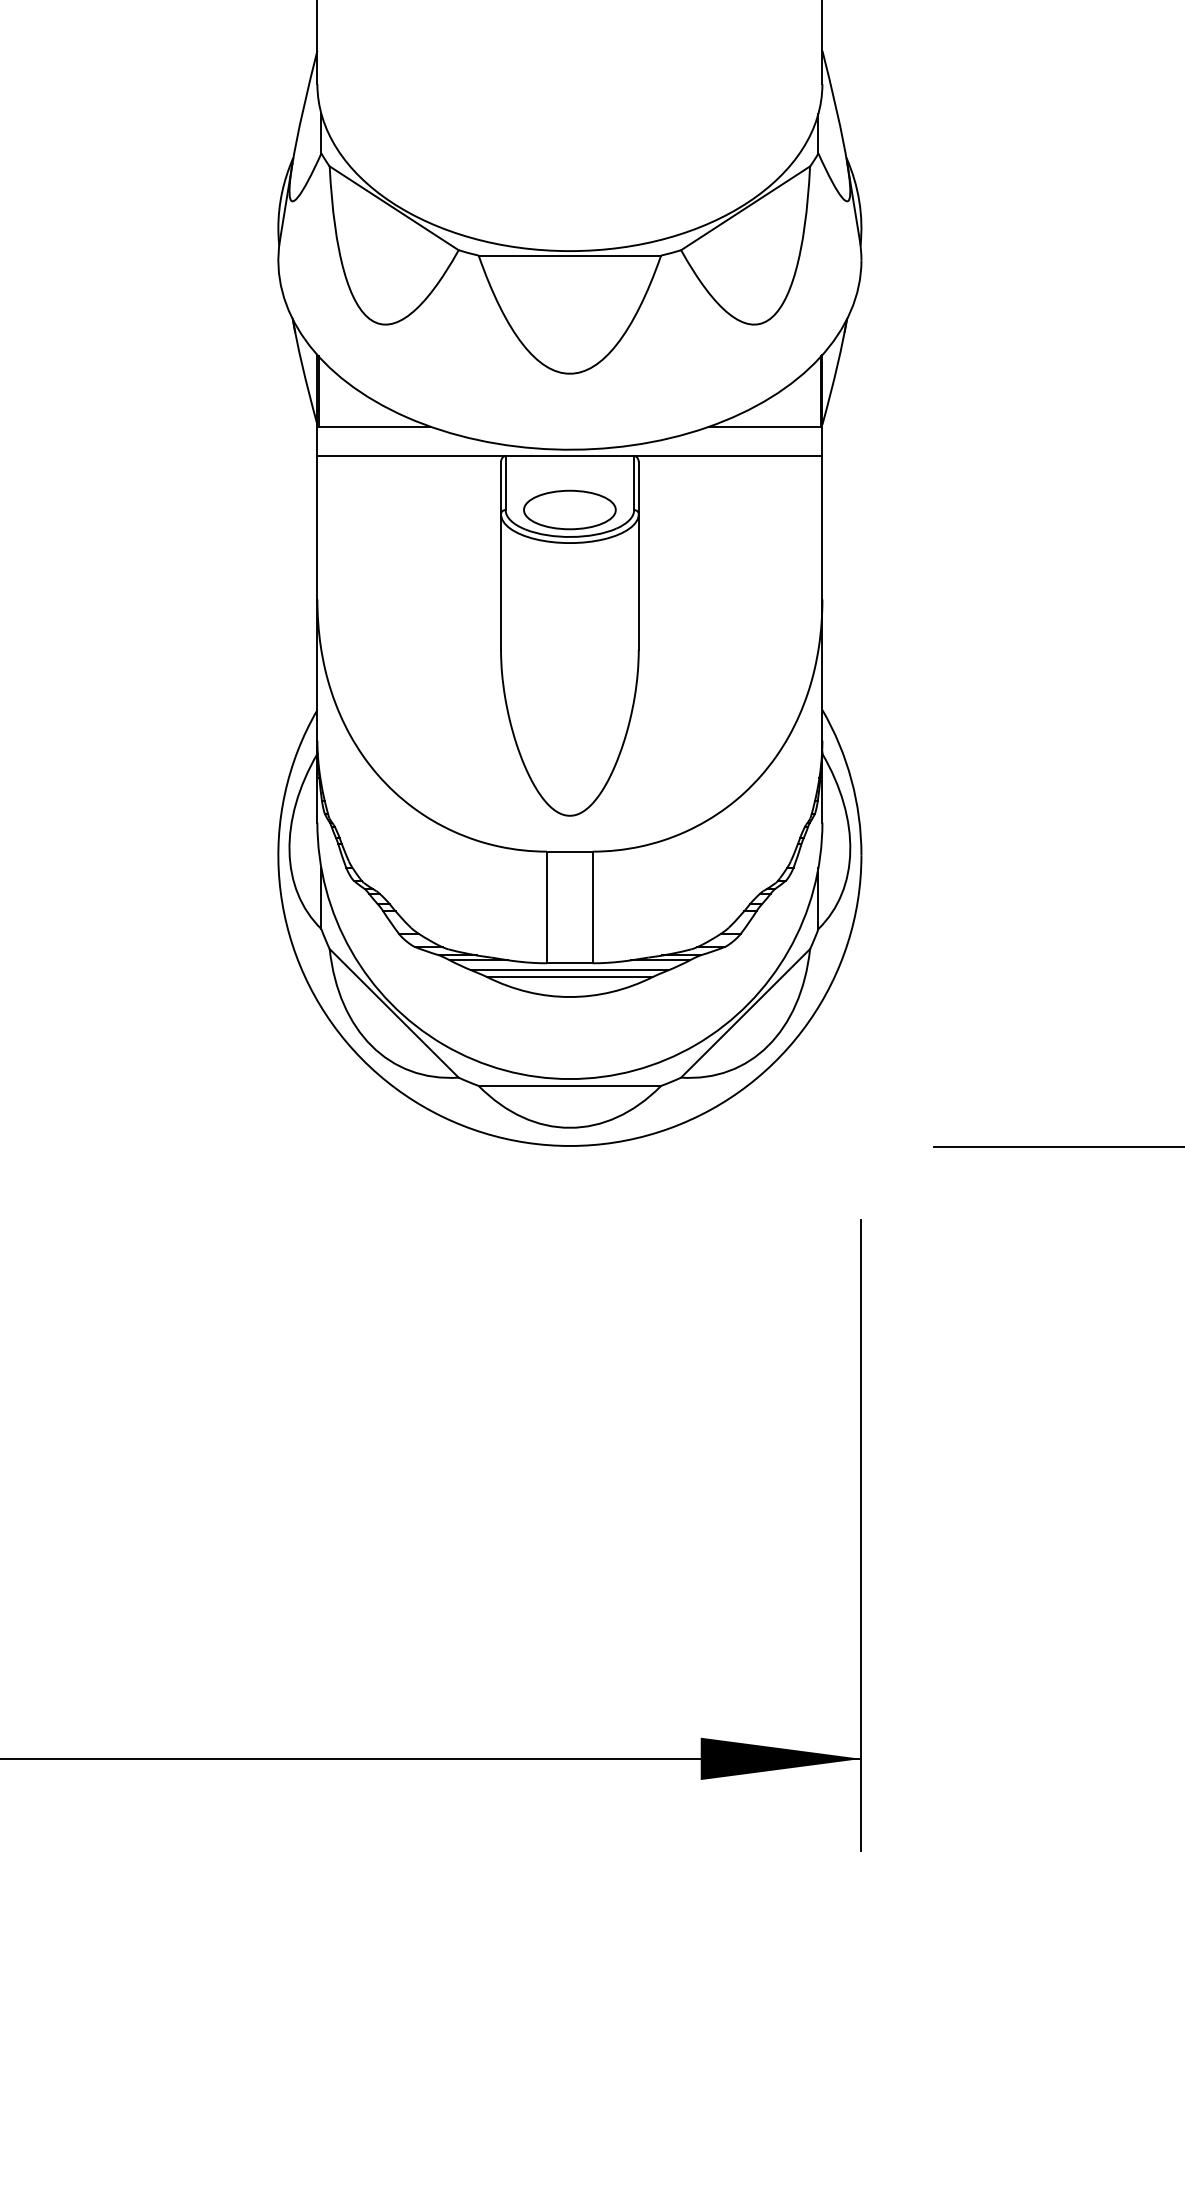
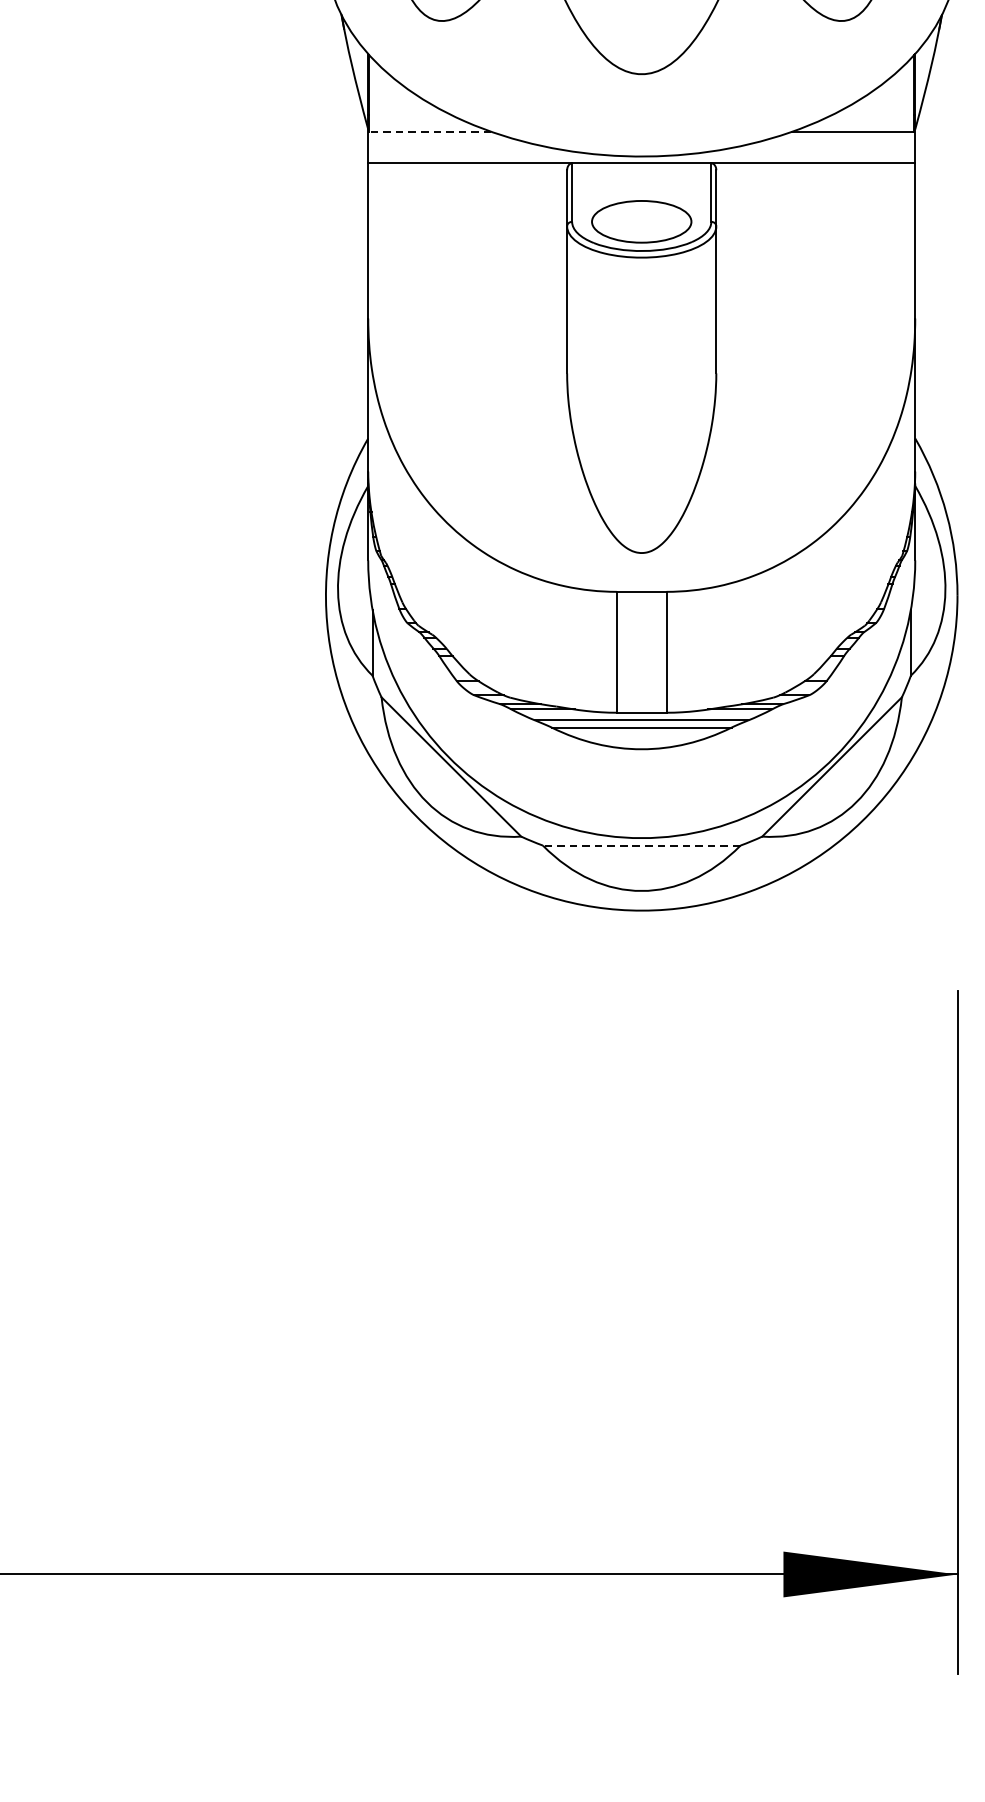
line: (374, 426) -> (430, 131), solid -> dashed
line: (569, 1085) -> (641, 845), solid -> dashed

